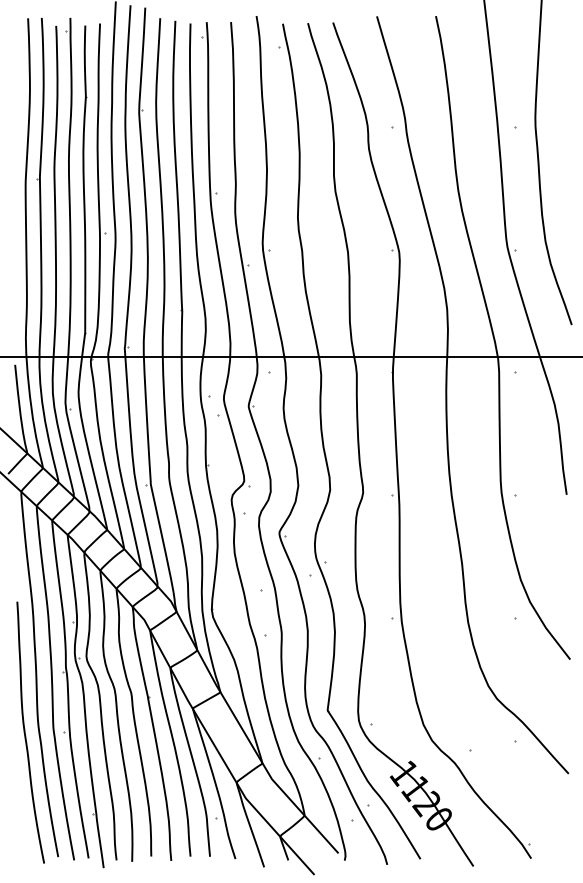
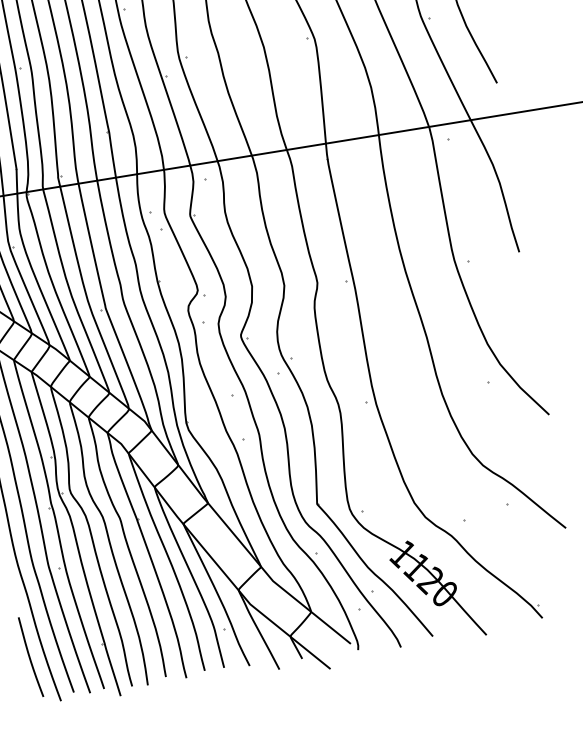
curve: (21, 815) -> (30, 657), added

